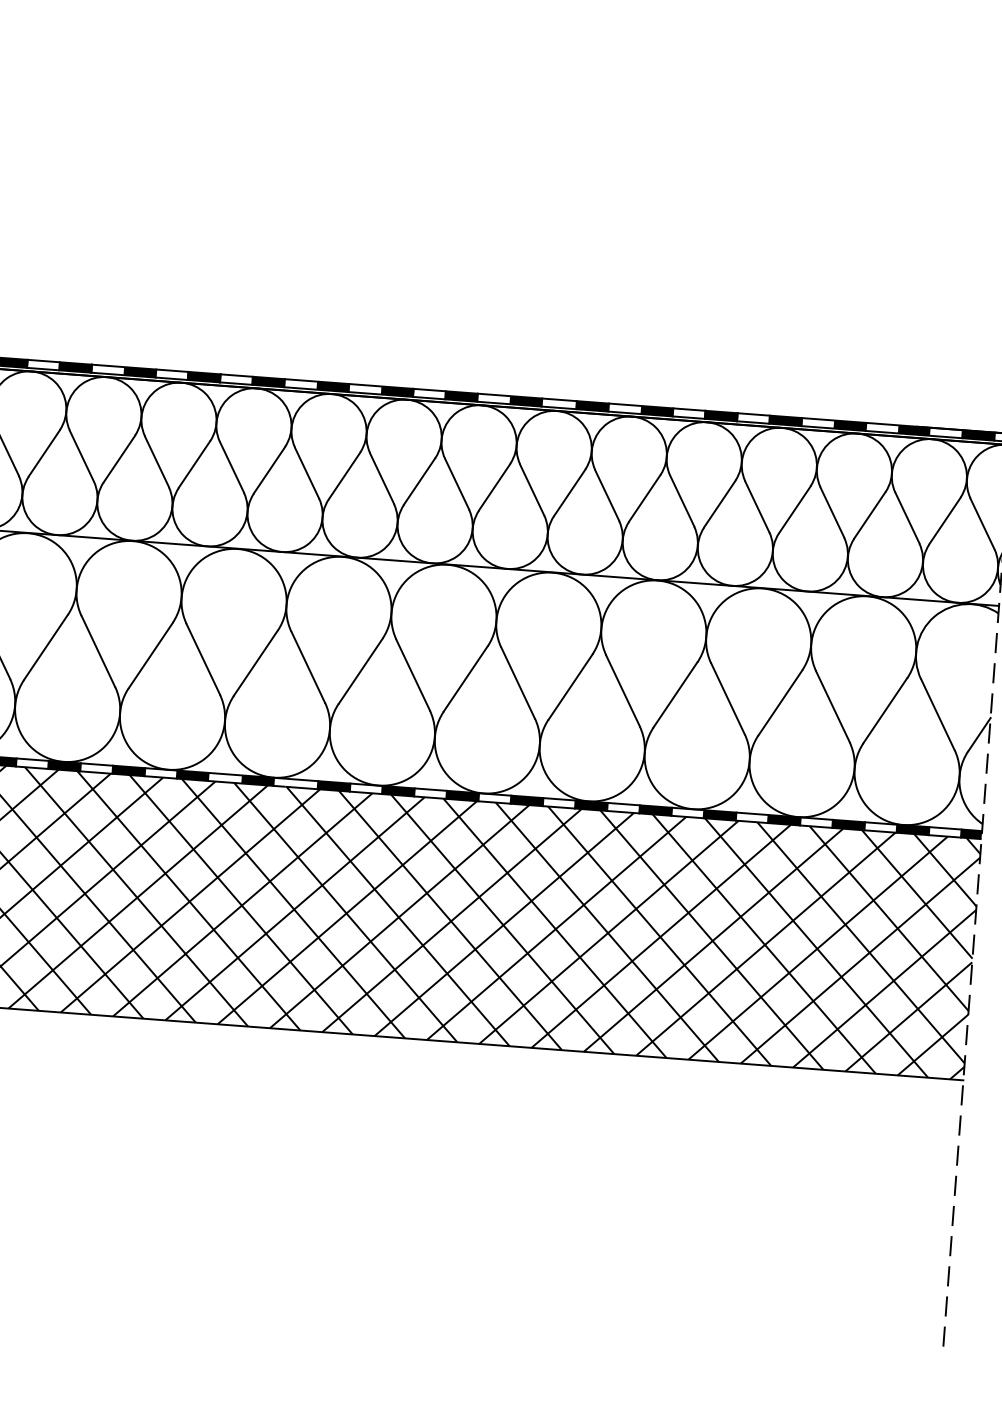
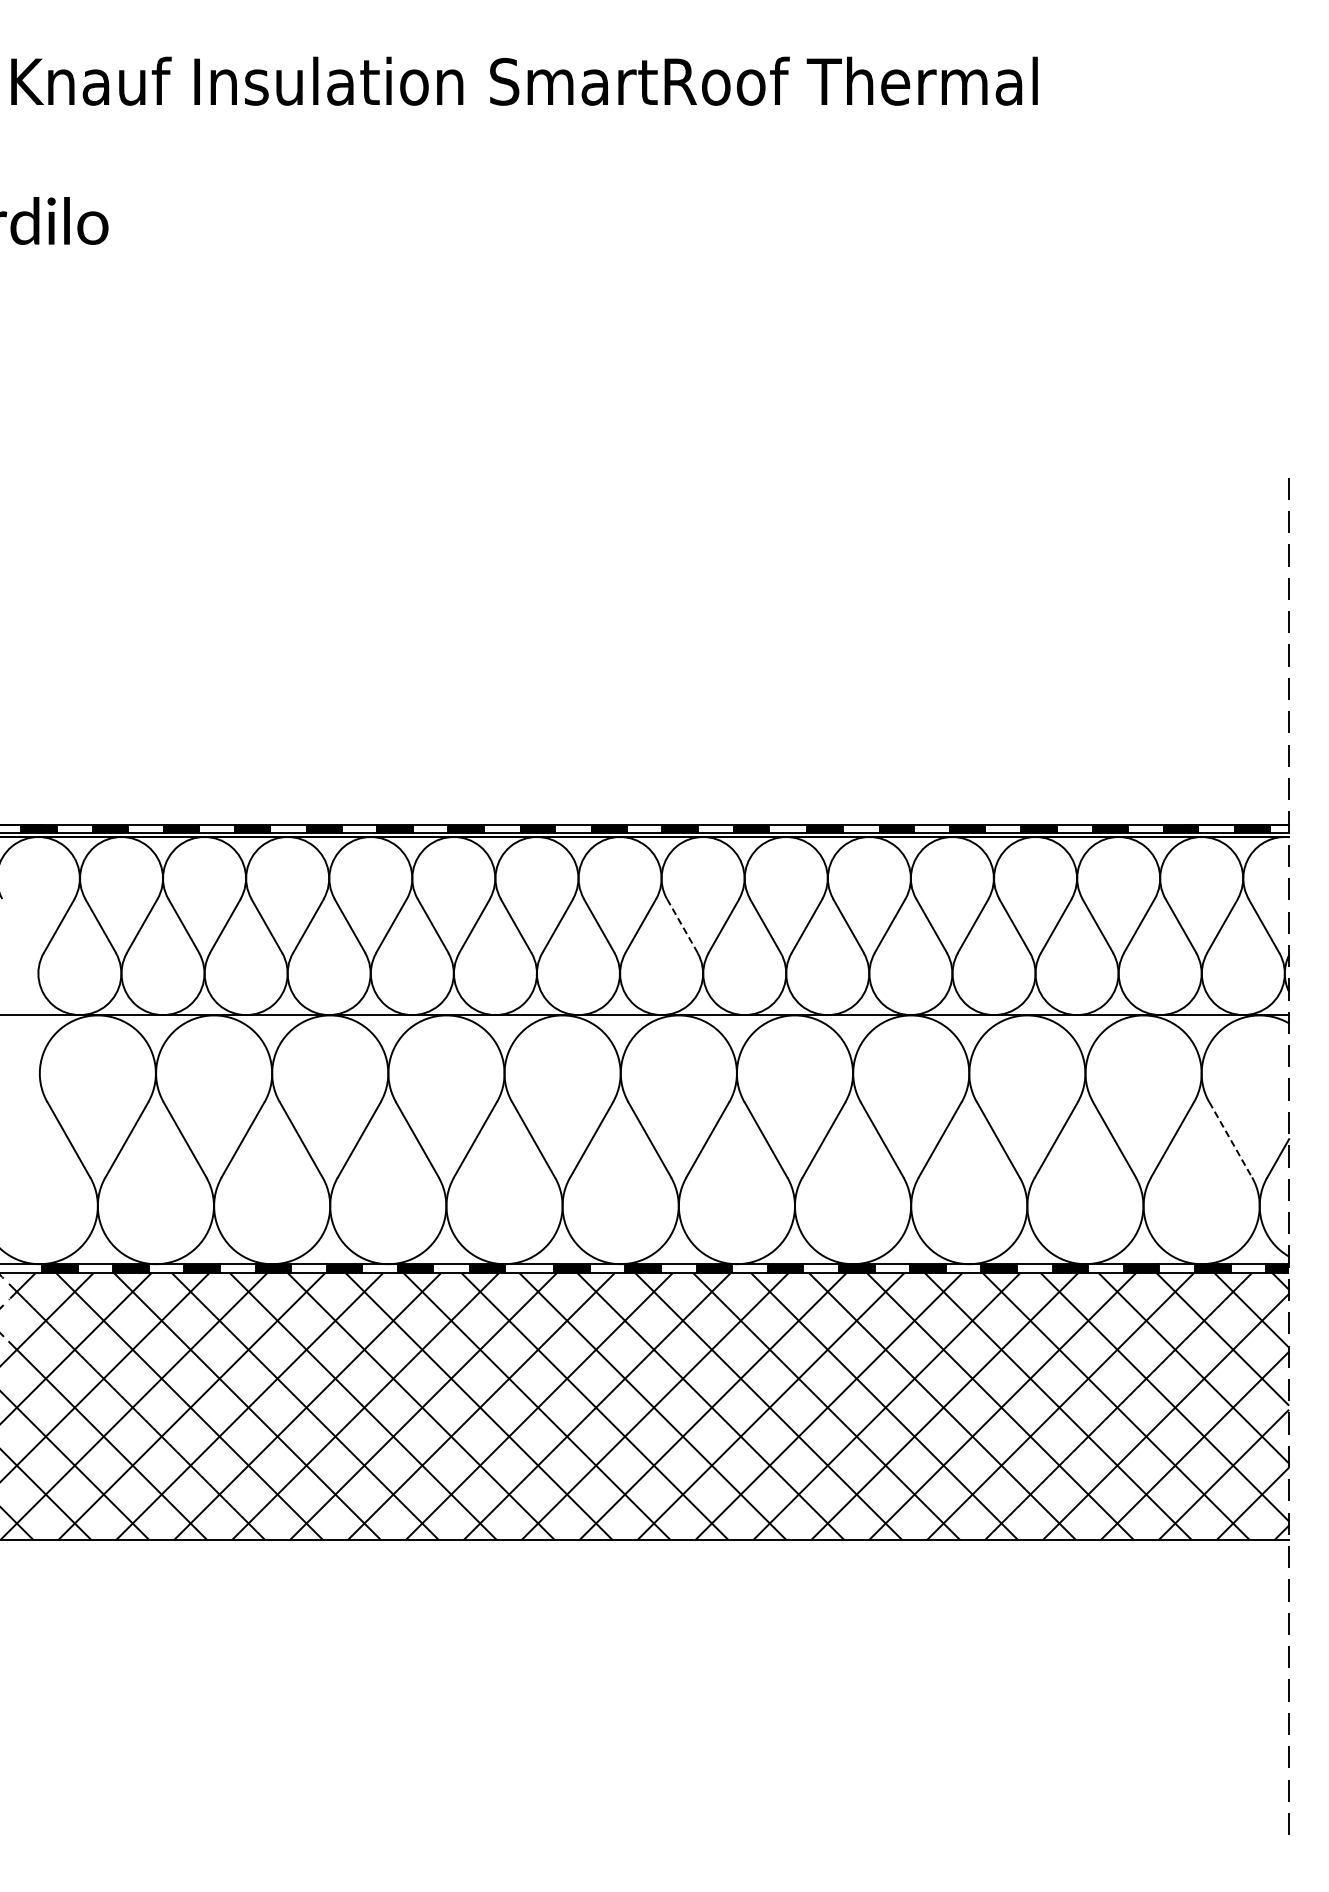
line: (457, 484) -> (682, 926), solid -> dashed
line: (937, 715) -> (1230, 1140), solid -> dashed

